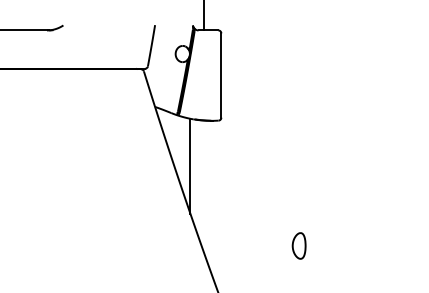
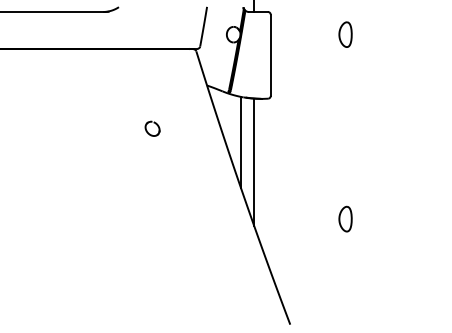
part: (299, 53) -> (345, 34), added
part: (98, 151) -> (152, 128), added
line: (204, 187) -> (254, 162), added

